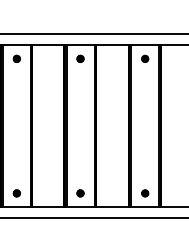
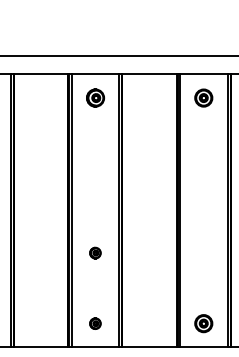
part: (80, 58) -> (95, 96), size x1.6
part: (145, 58) -> (204, 96), size x1.6
part: (80, 151) -> (95, 253), added
part: (145, 193) -> (204, 323), size x1.6

